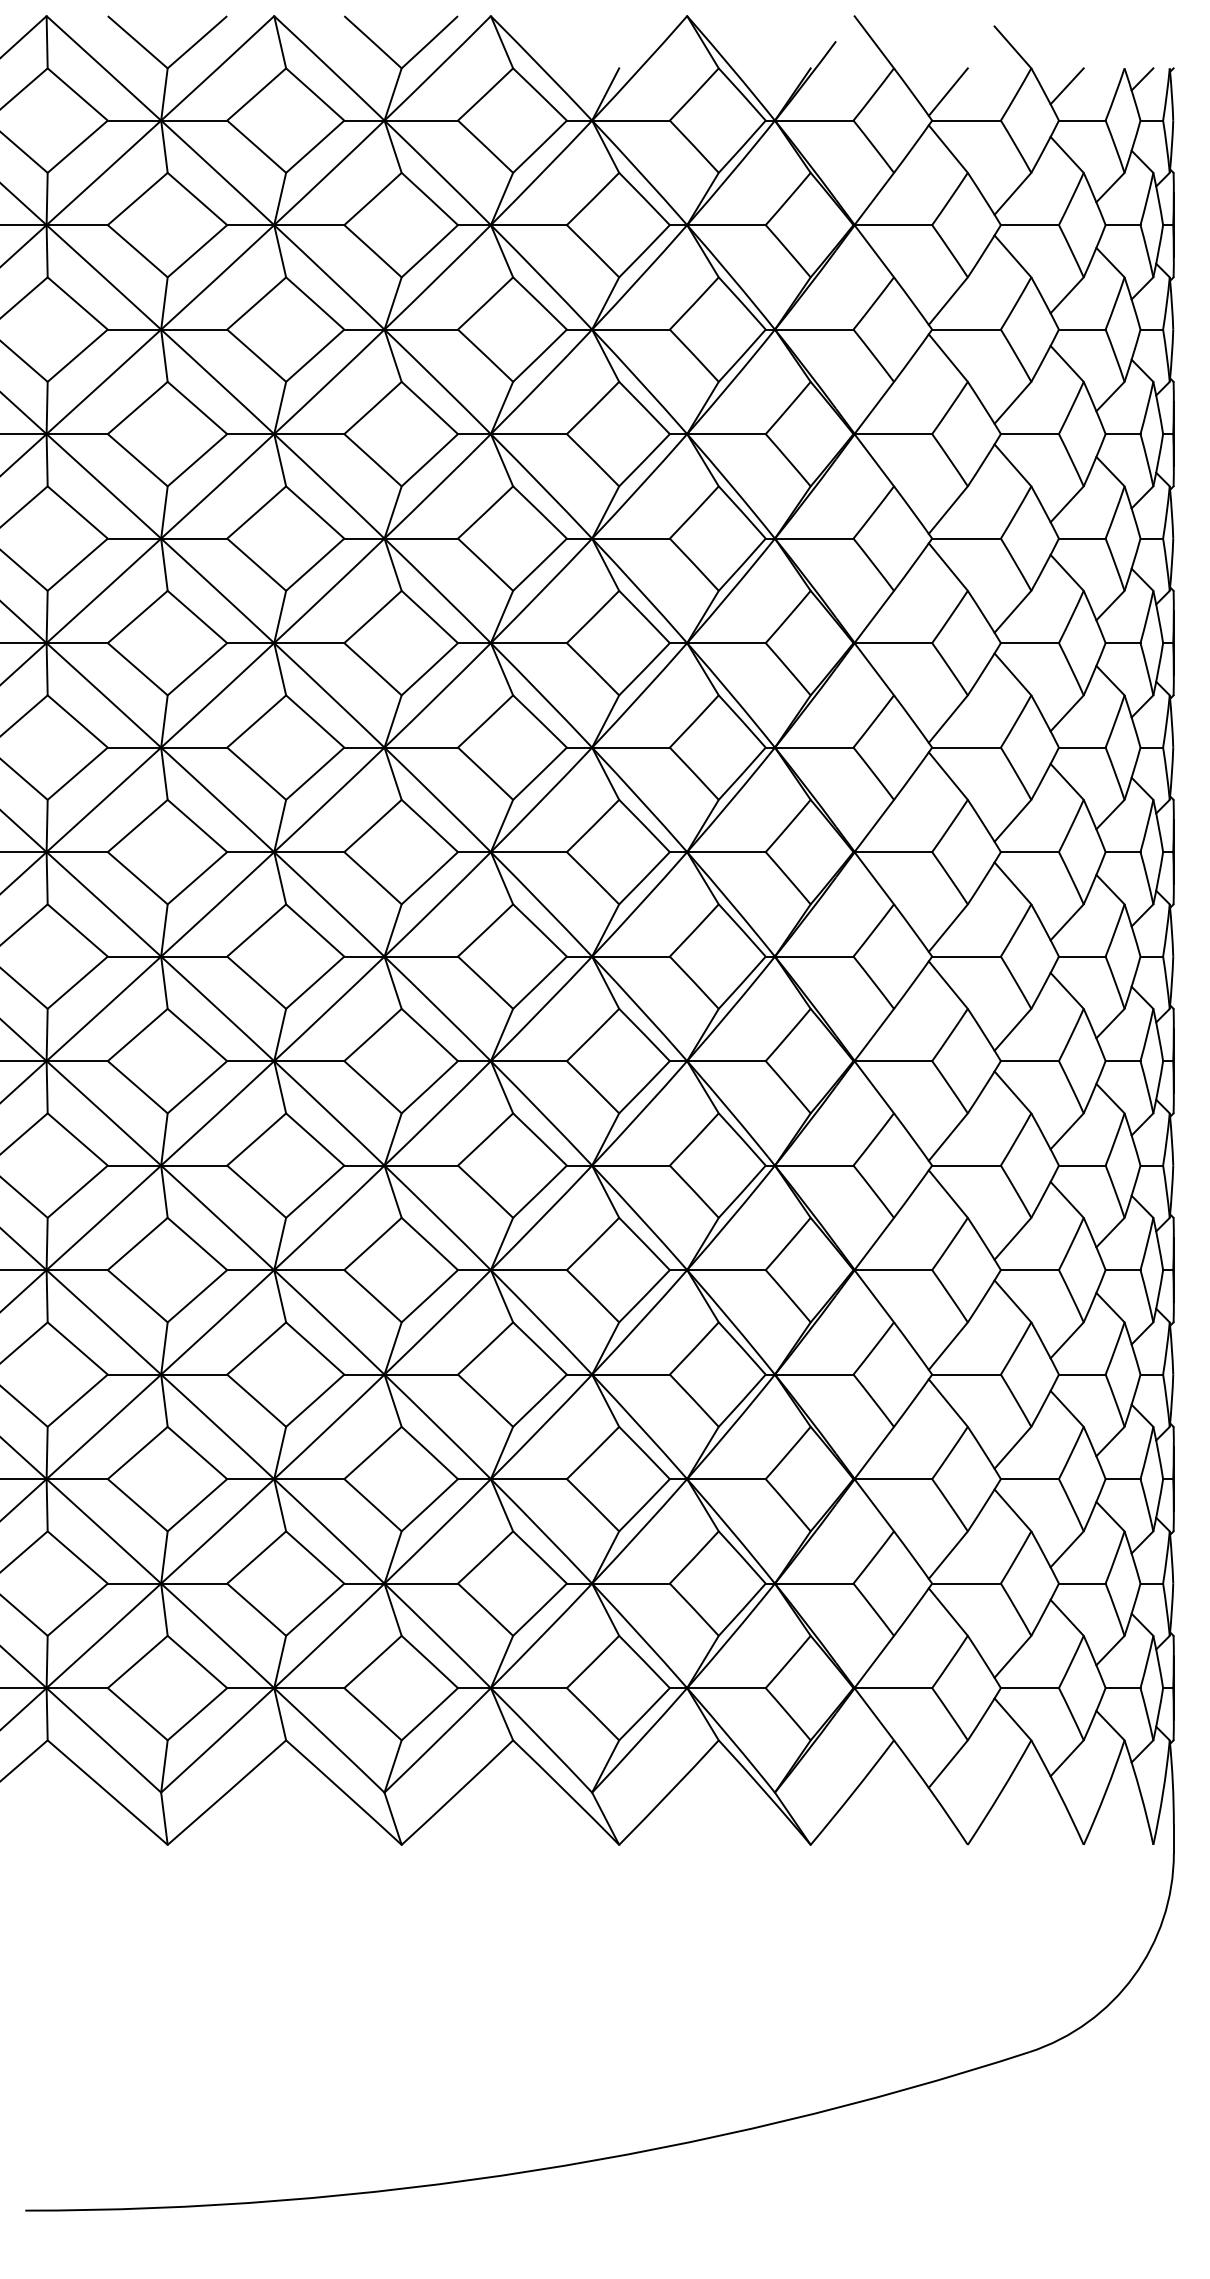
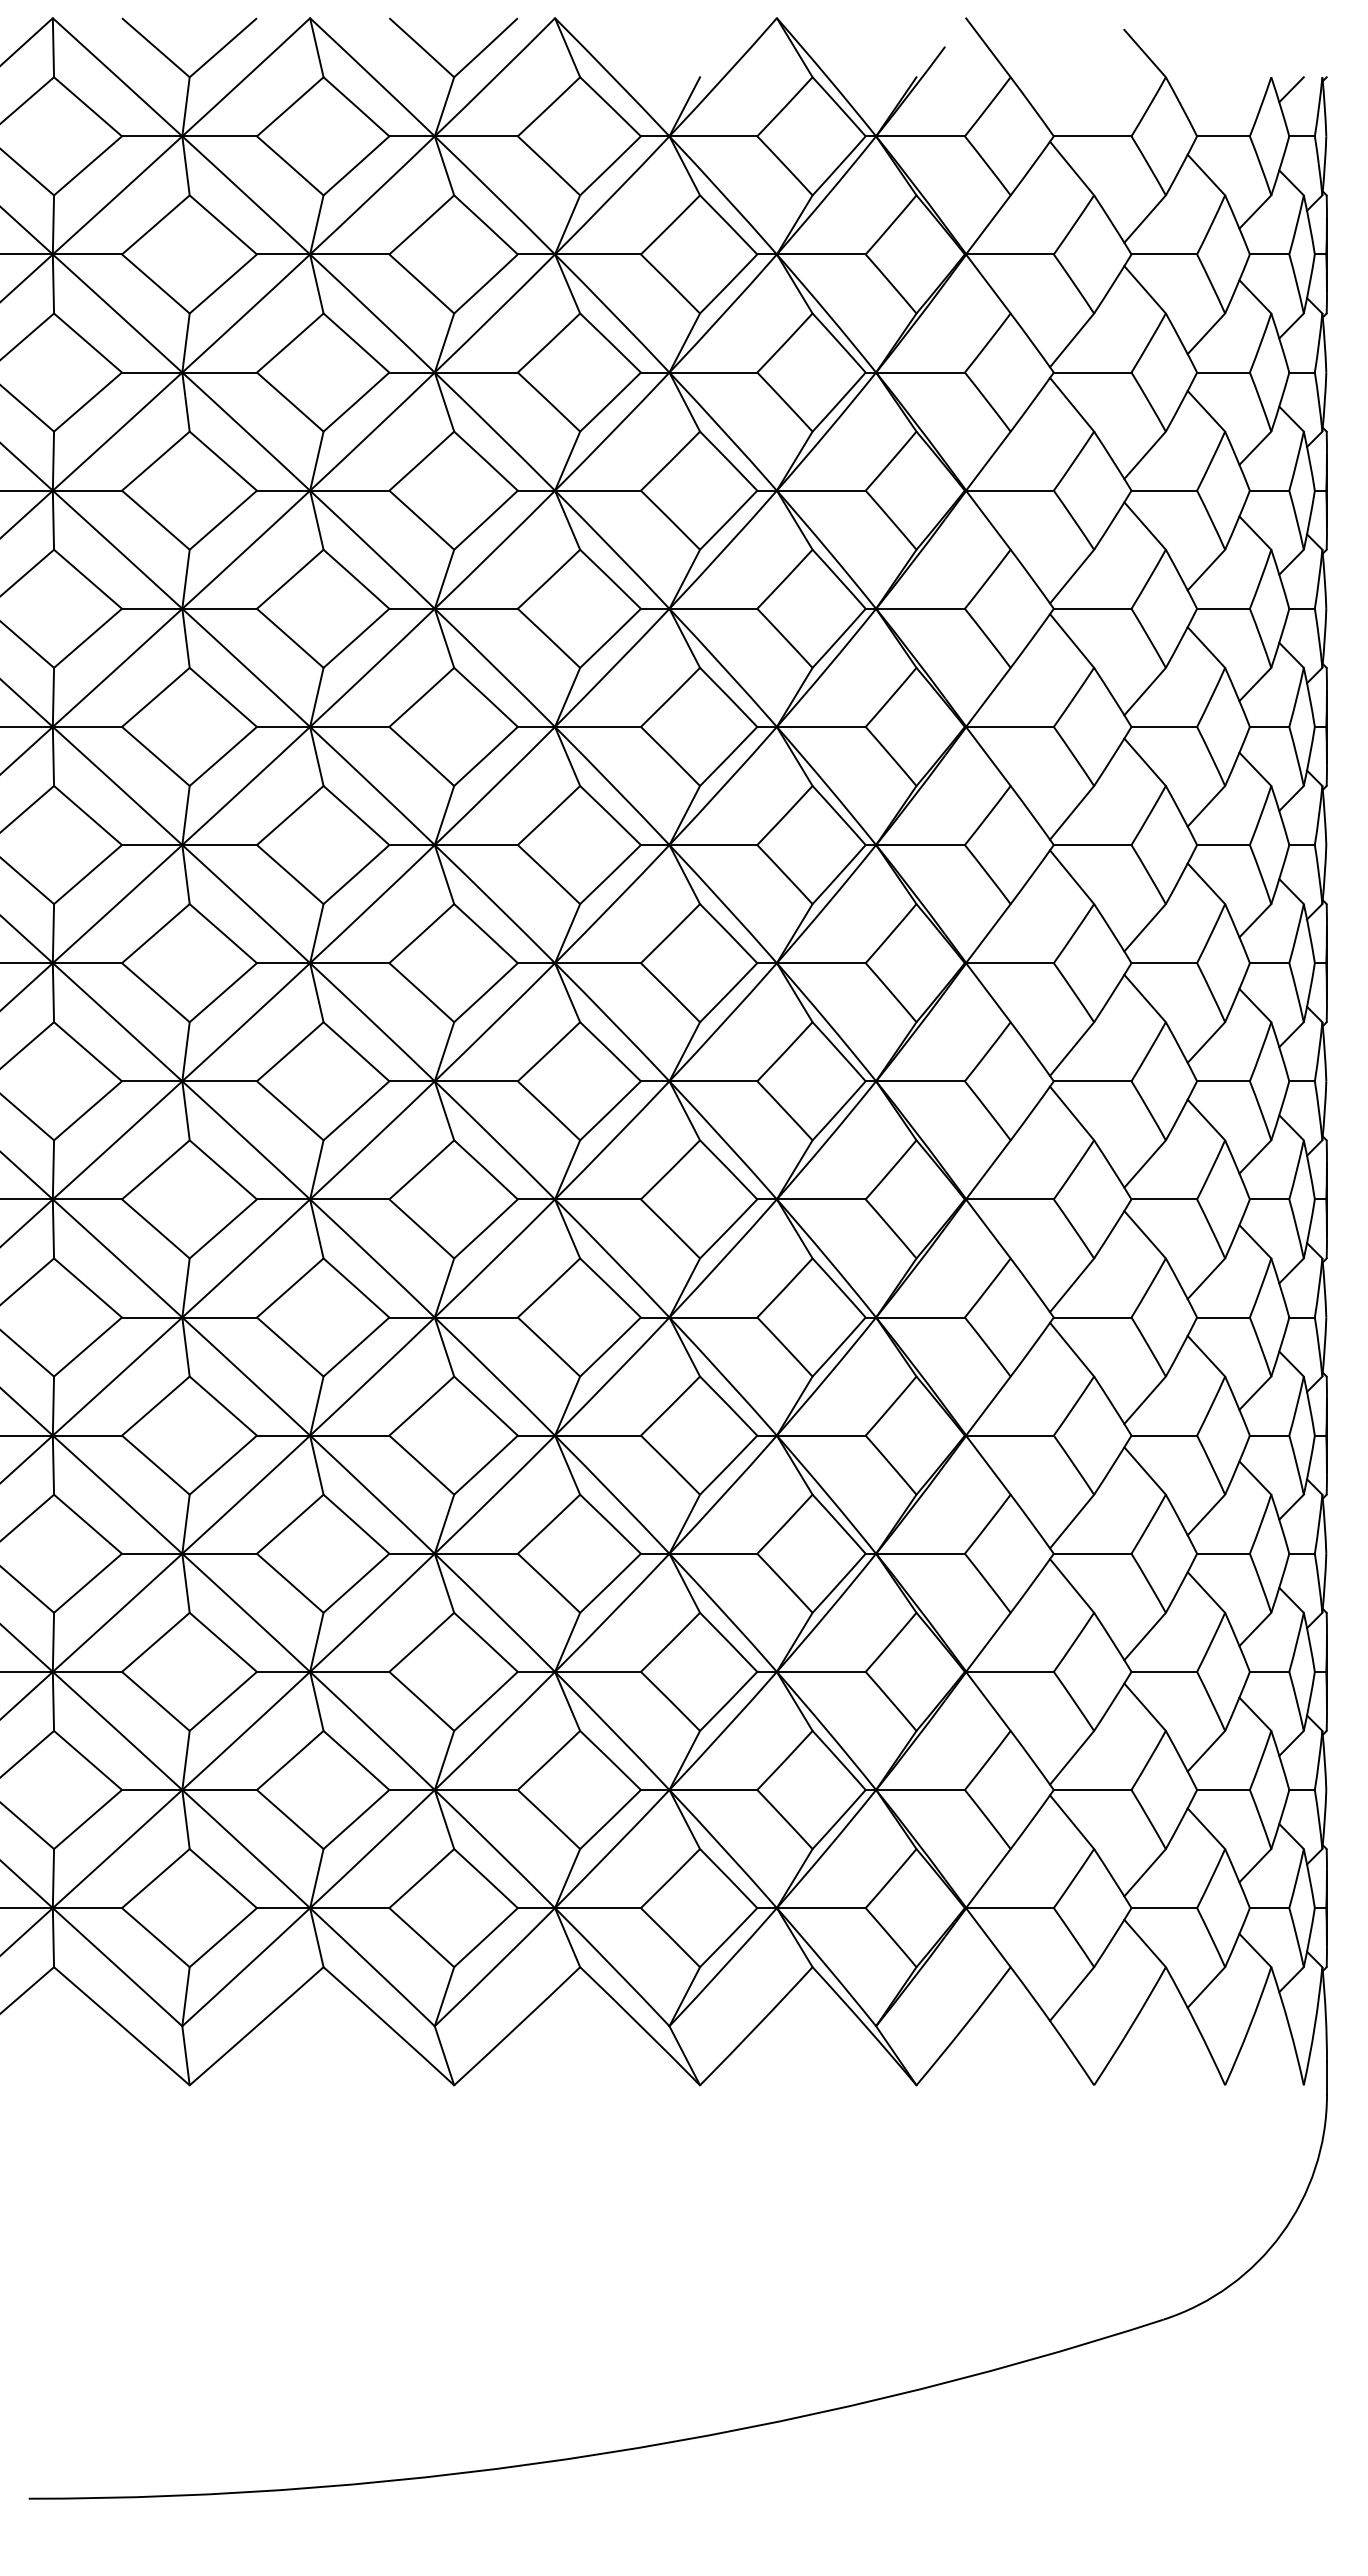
line: (1067, 86) -> (1206, 97), removed
line: (948, 91) -> (1072, 103), removed

